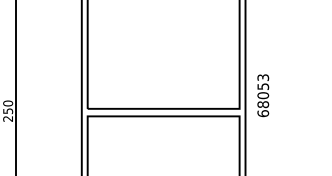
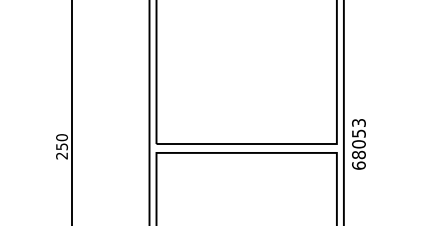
text: (262, 95) -> (358, 144), moved

